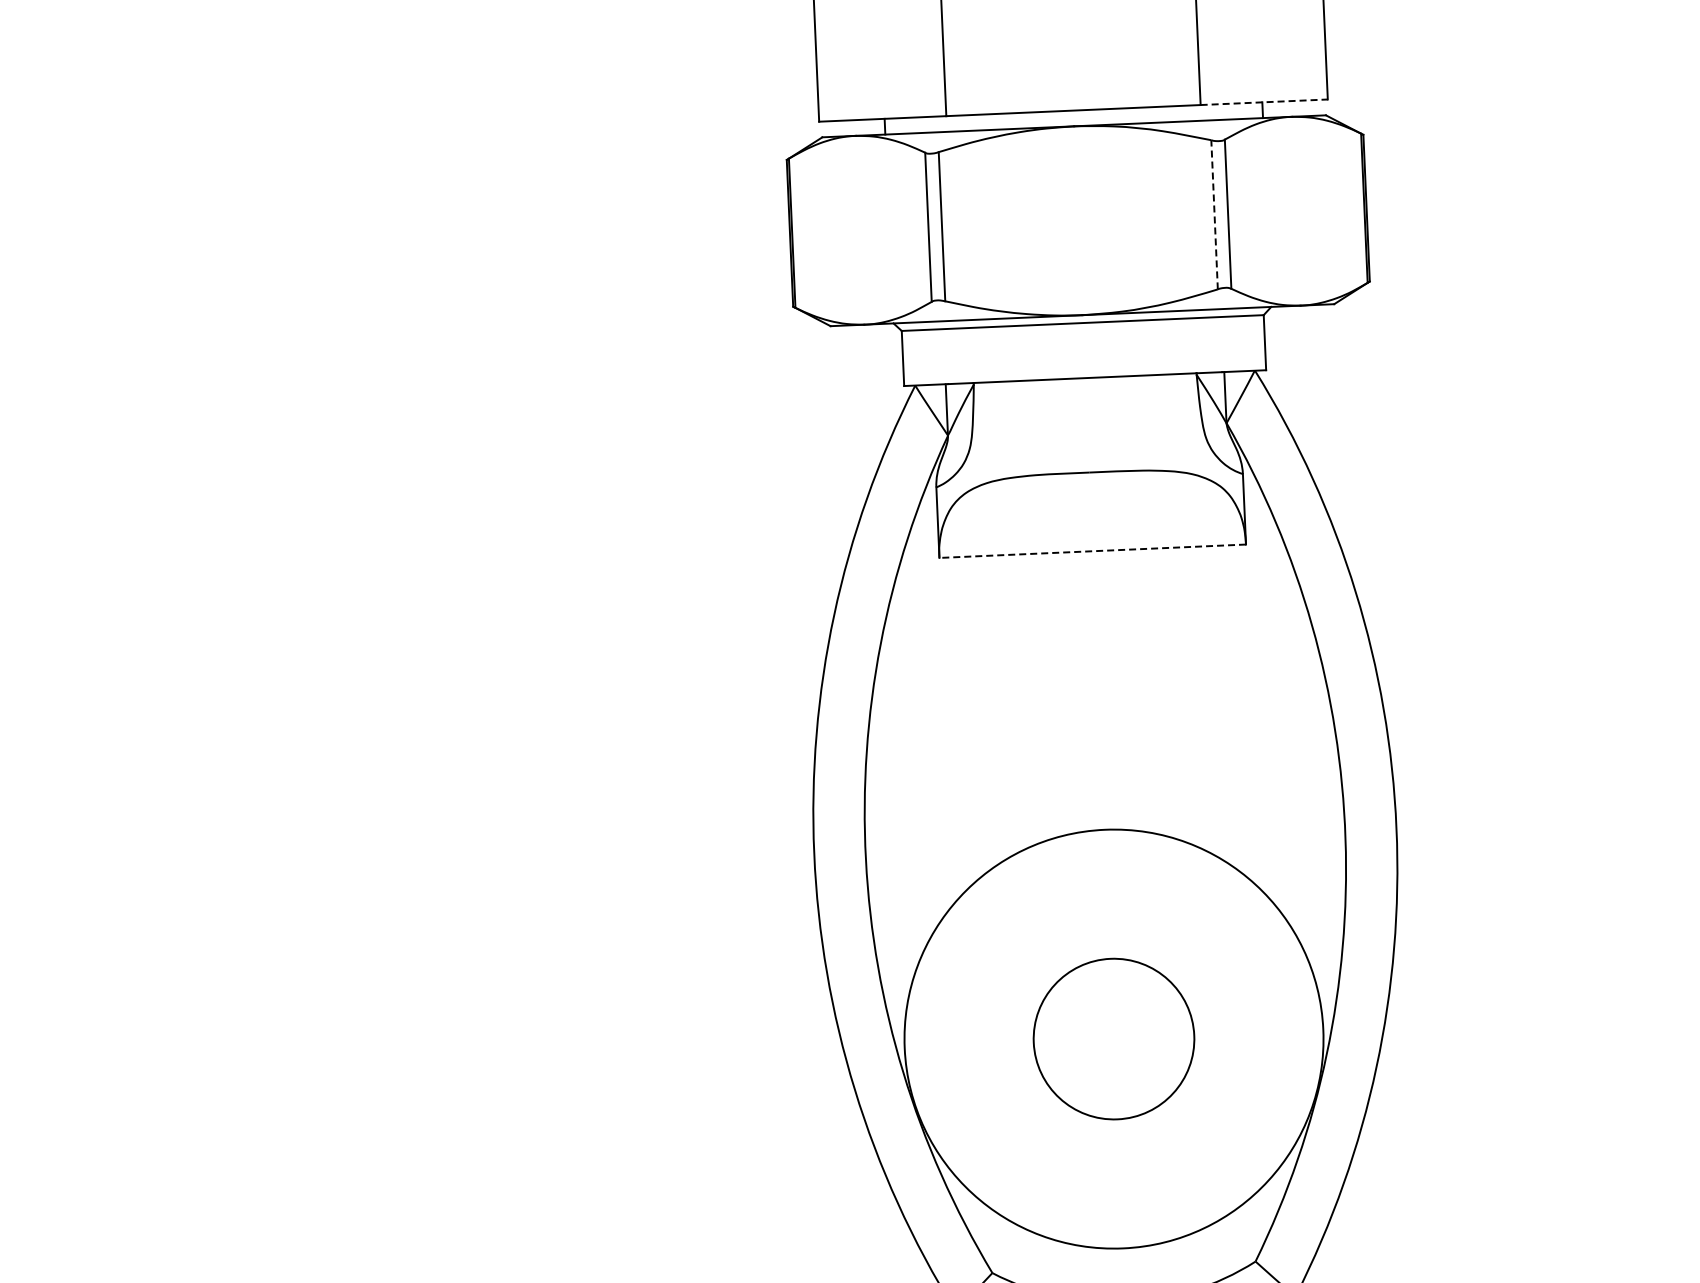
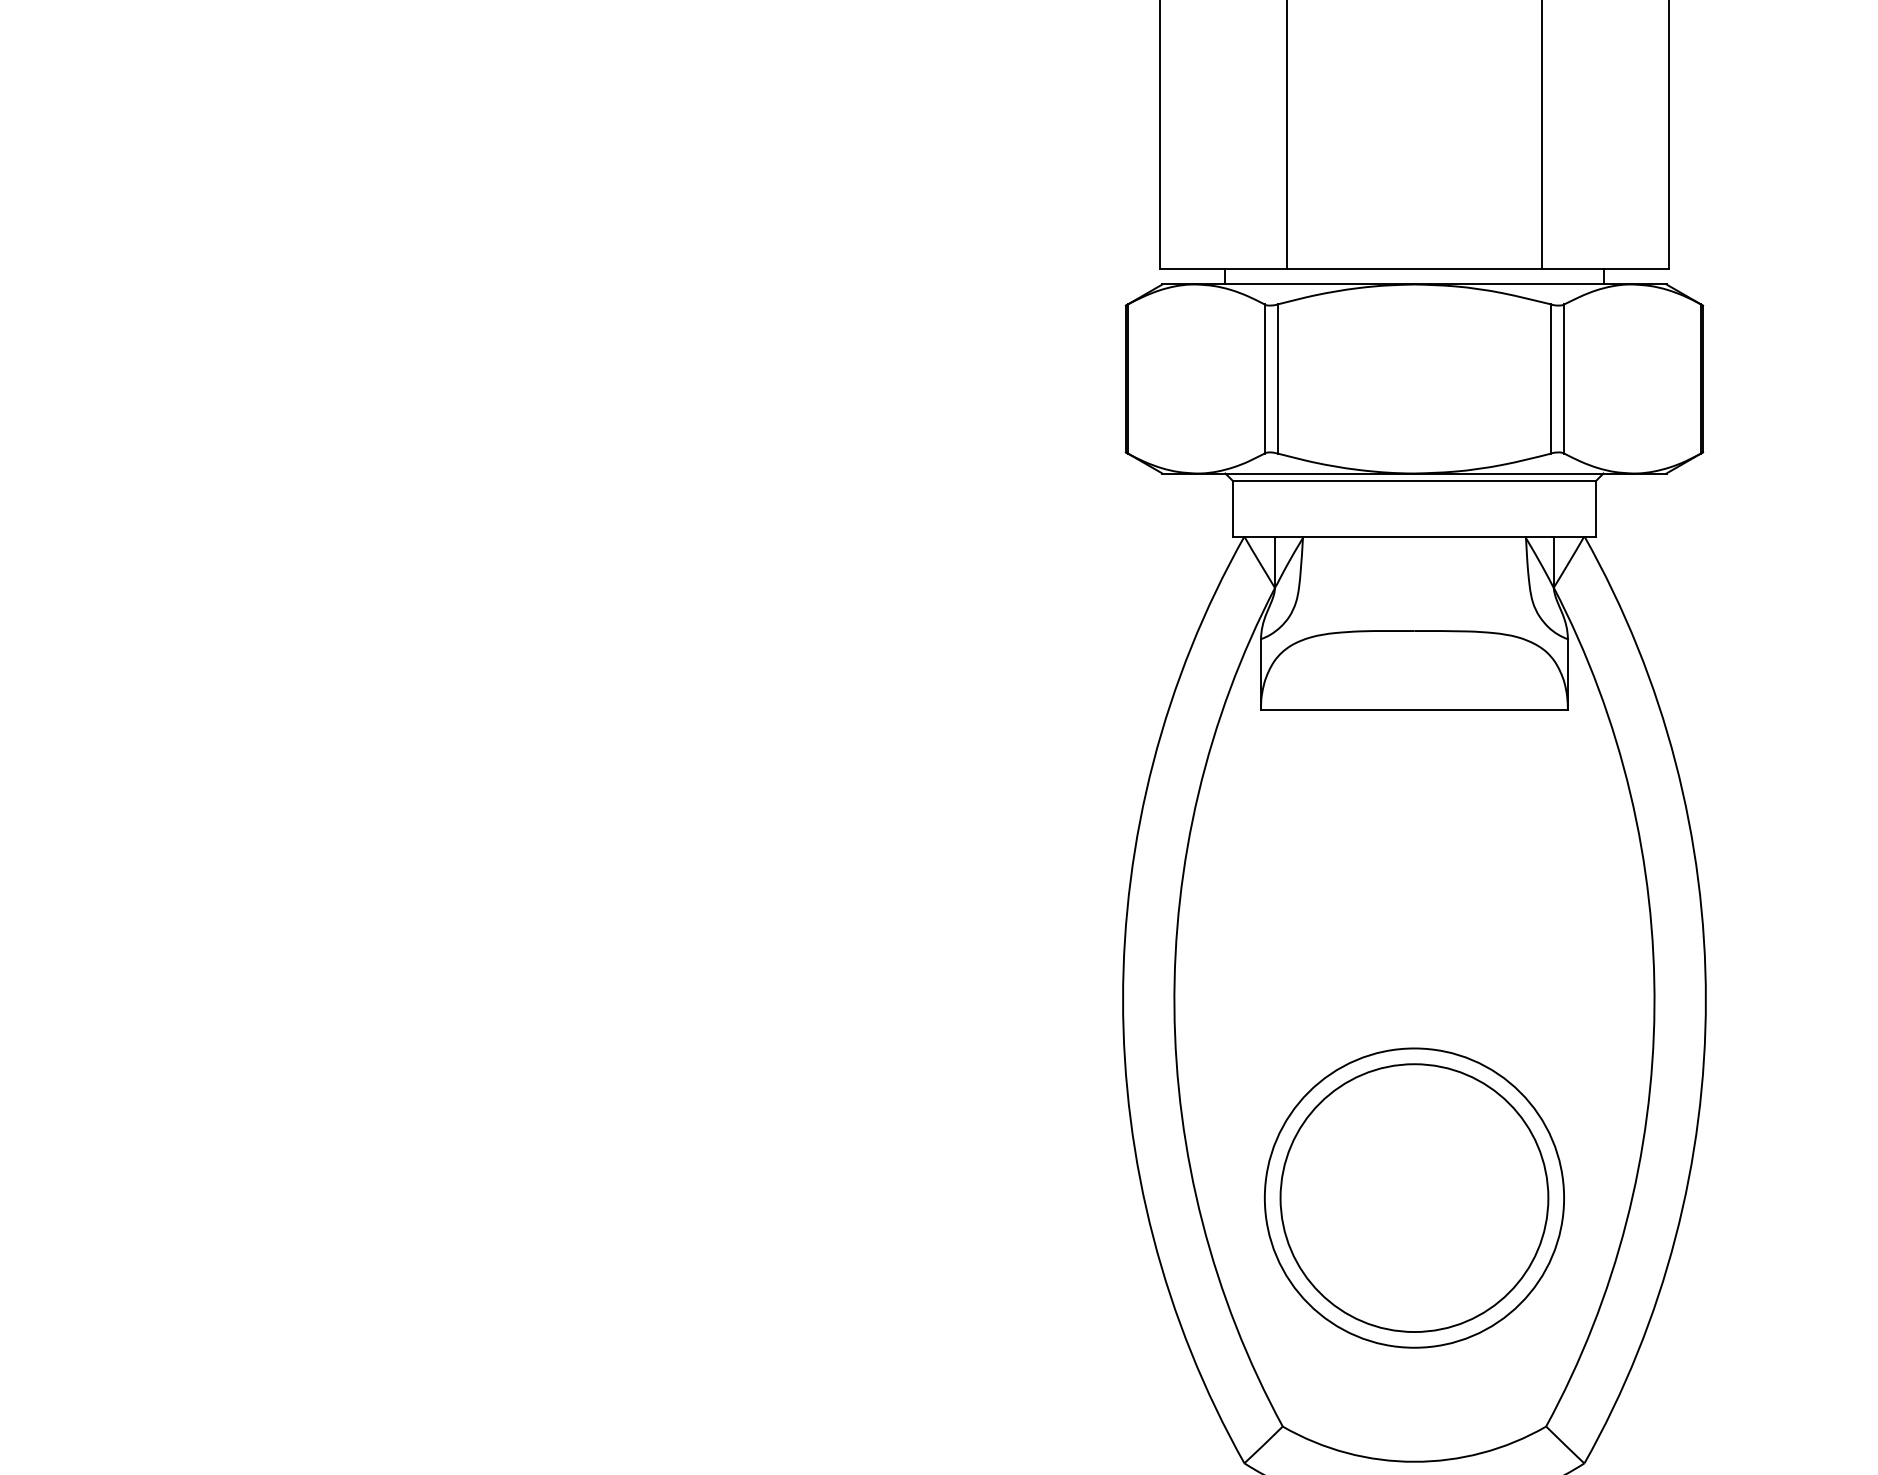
line: (1264, 102) -> (1605, 268), dashed -> solid
line: (1214, 215) -> (1550, 379), dashed -> solid
line: (1091, 550) -> (1413, 709), dashed -> solid
circle: (1114, 1038) -> (1414, 1197), size x0.71
circle: (1114, 1039) -> (1414, 1198), size x1.67

